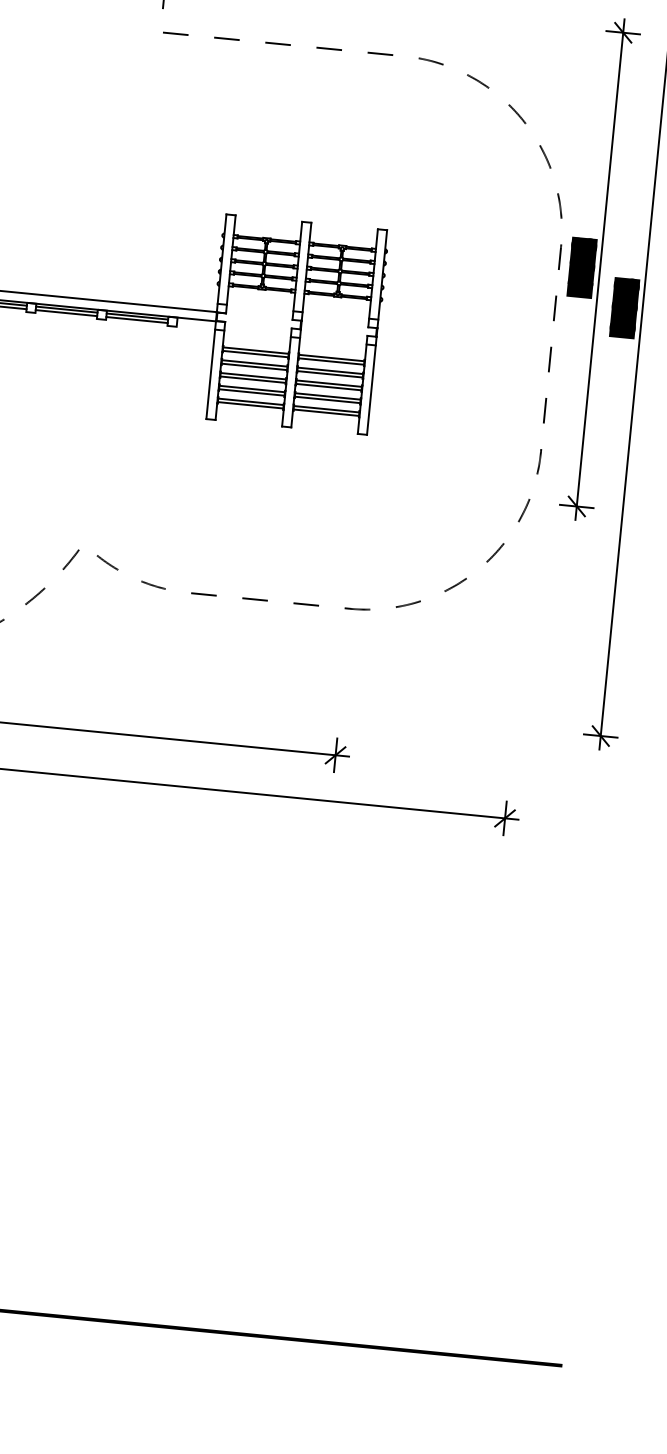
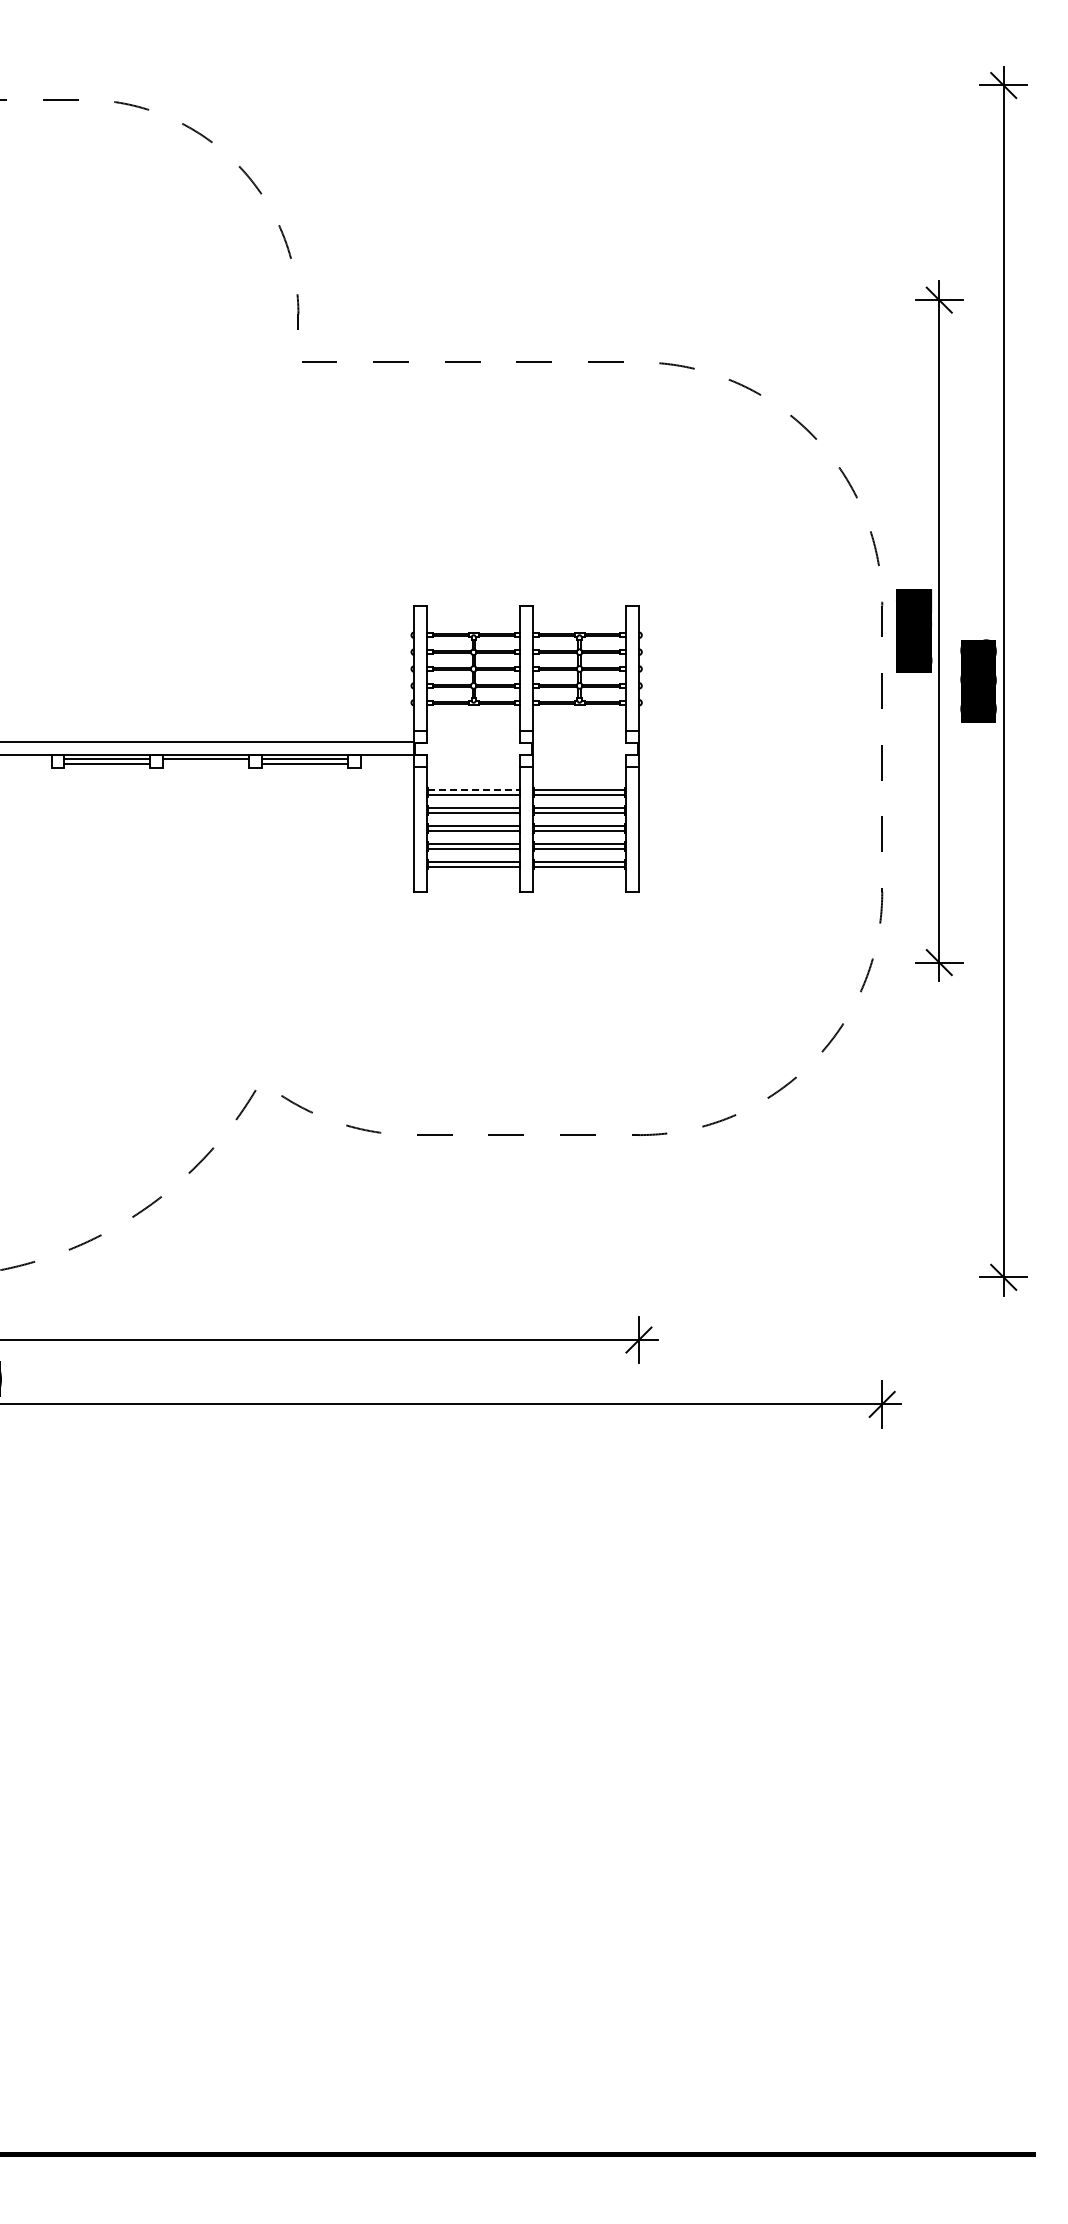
text: (595, 265) -> (932, 626), 463 -> 542
line: (66, 313) -> (206, 764), removed
line: (255, 350) -> (473, 790), solid -> dashed

